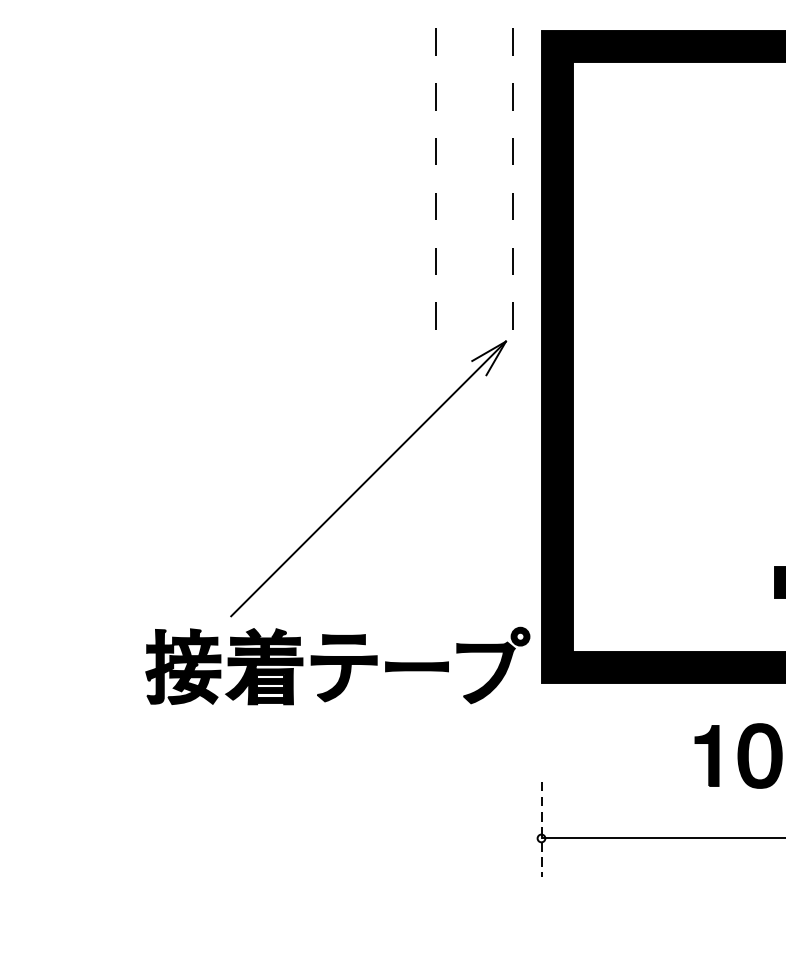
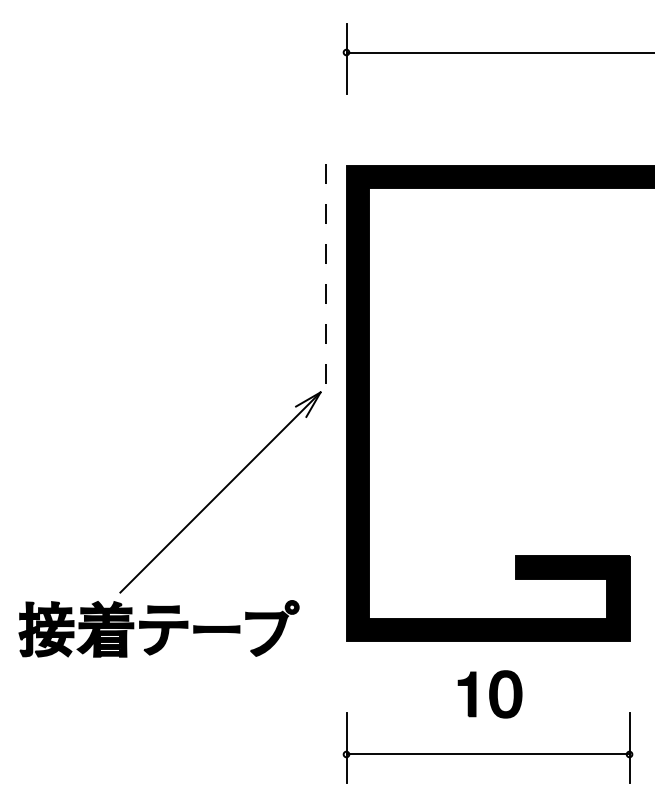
line: (435, 164) -> (269, 263), removed
part: (337, 665) -> (158, 628), moved
line: (541, 828) -> (346, 747), dashed -> solid

